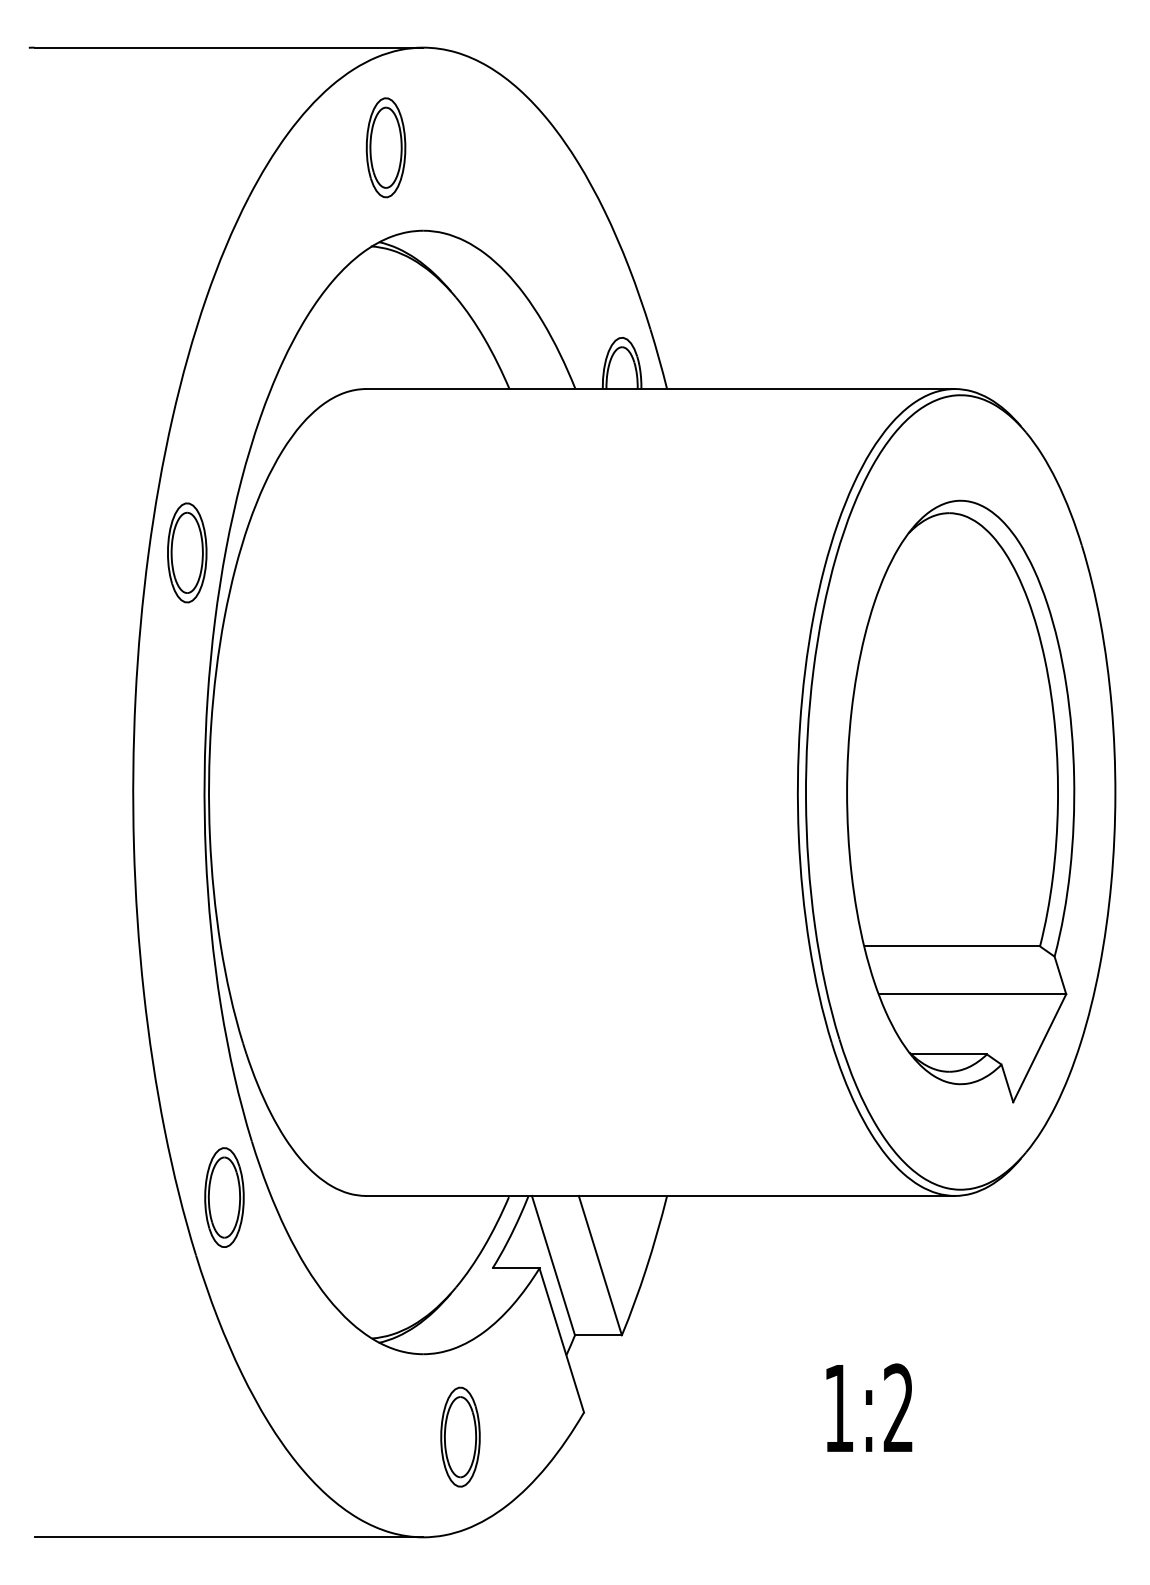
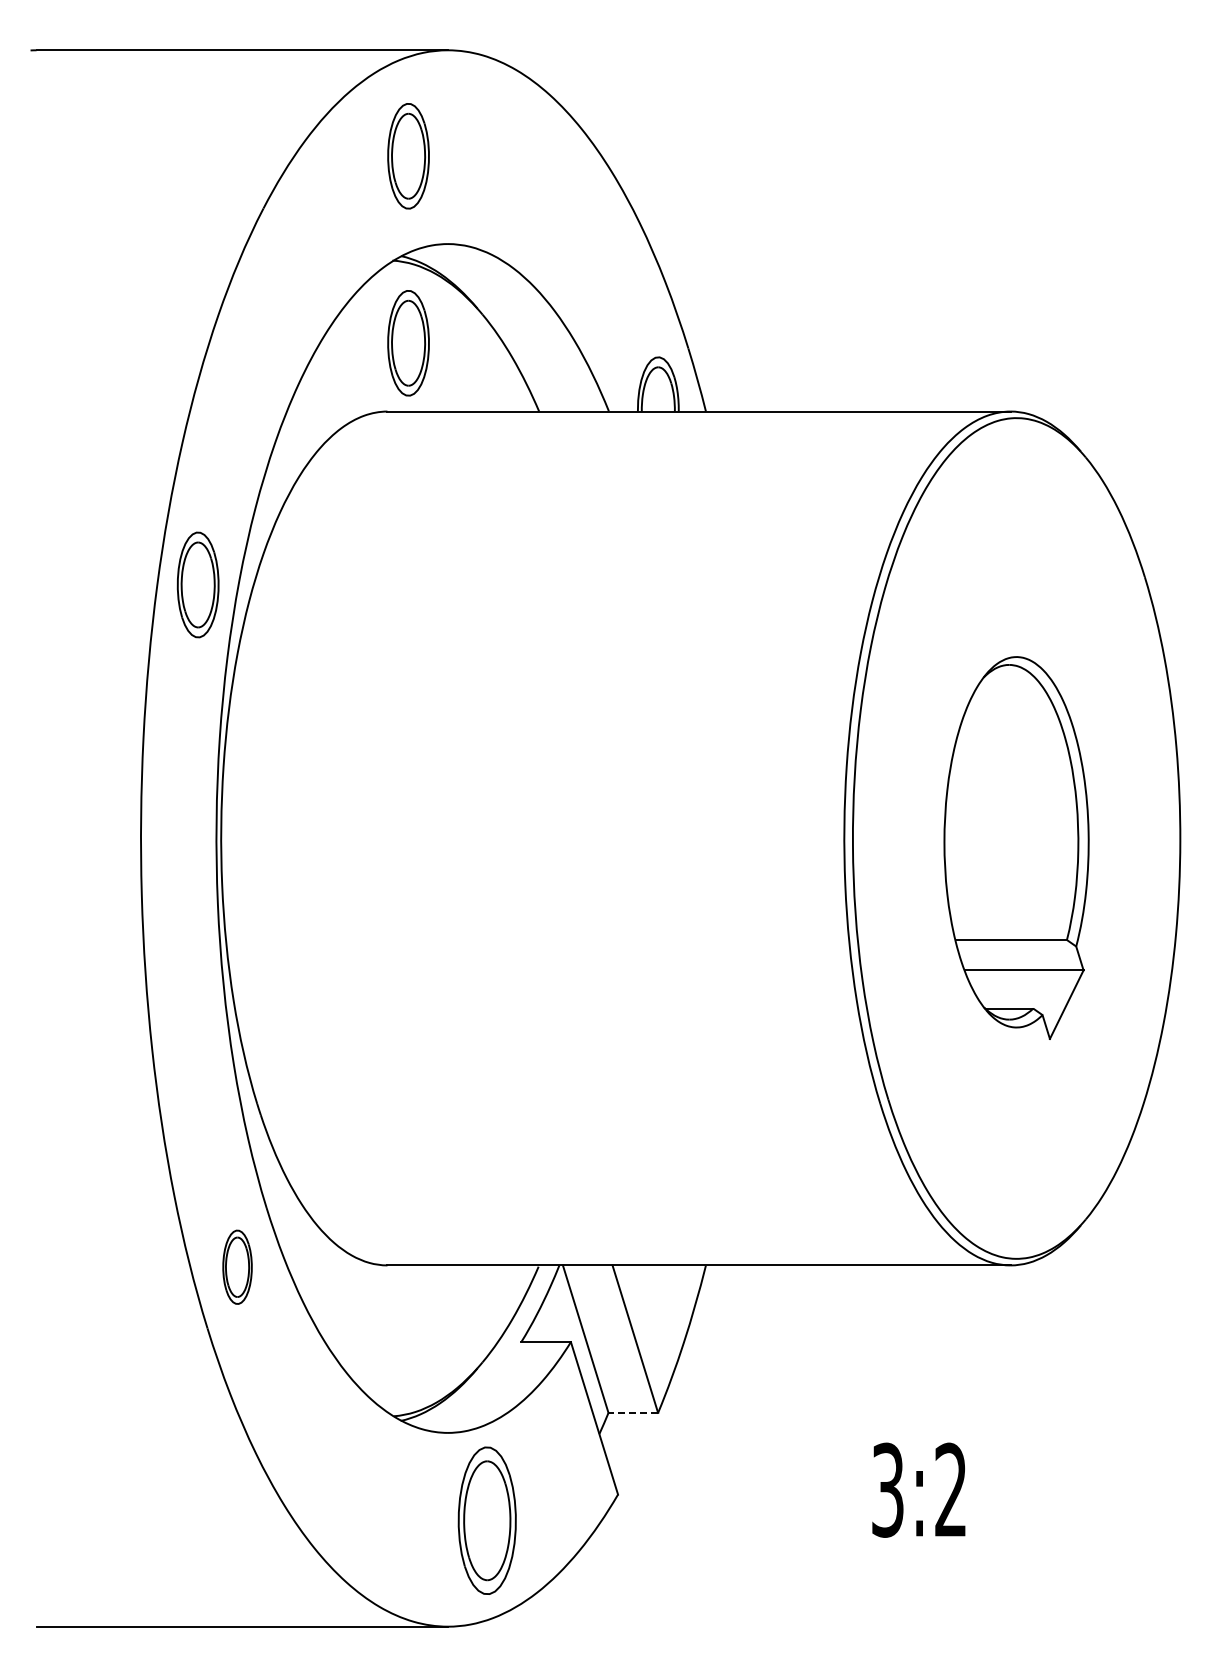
part: (386, 324) -> (408, 343), added
part: (960, 801) -> (1016, 847), size x0.6
part: (224, 1197) -> (237, 1267), size x0.7
line: (598, 1334) -> (633, 1412), solid -> dashed
text: (838, 1407) -> (887, 1489), 1:2 -> 3:2
part: (460, 1436) -> (487, 1520), size x1.4

